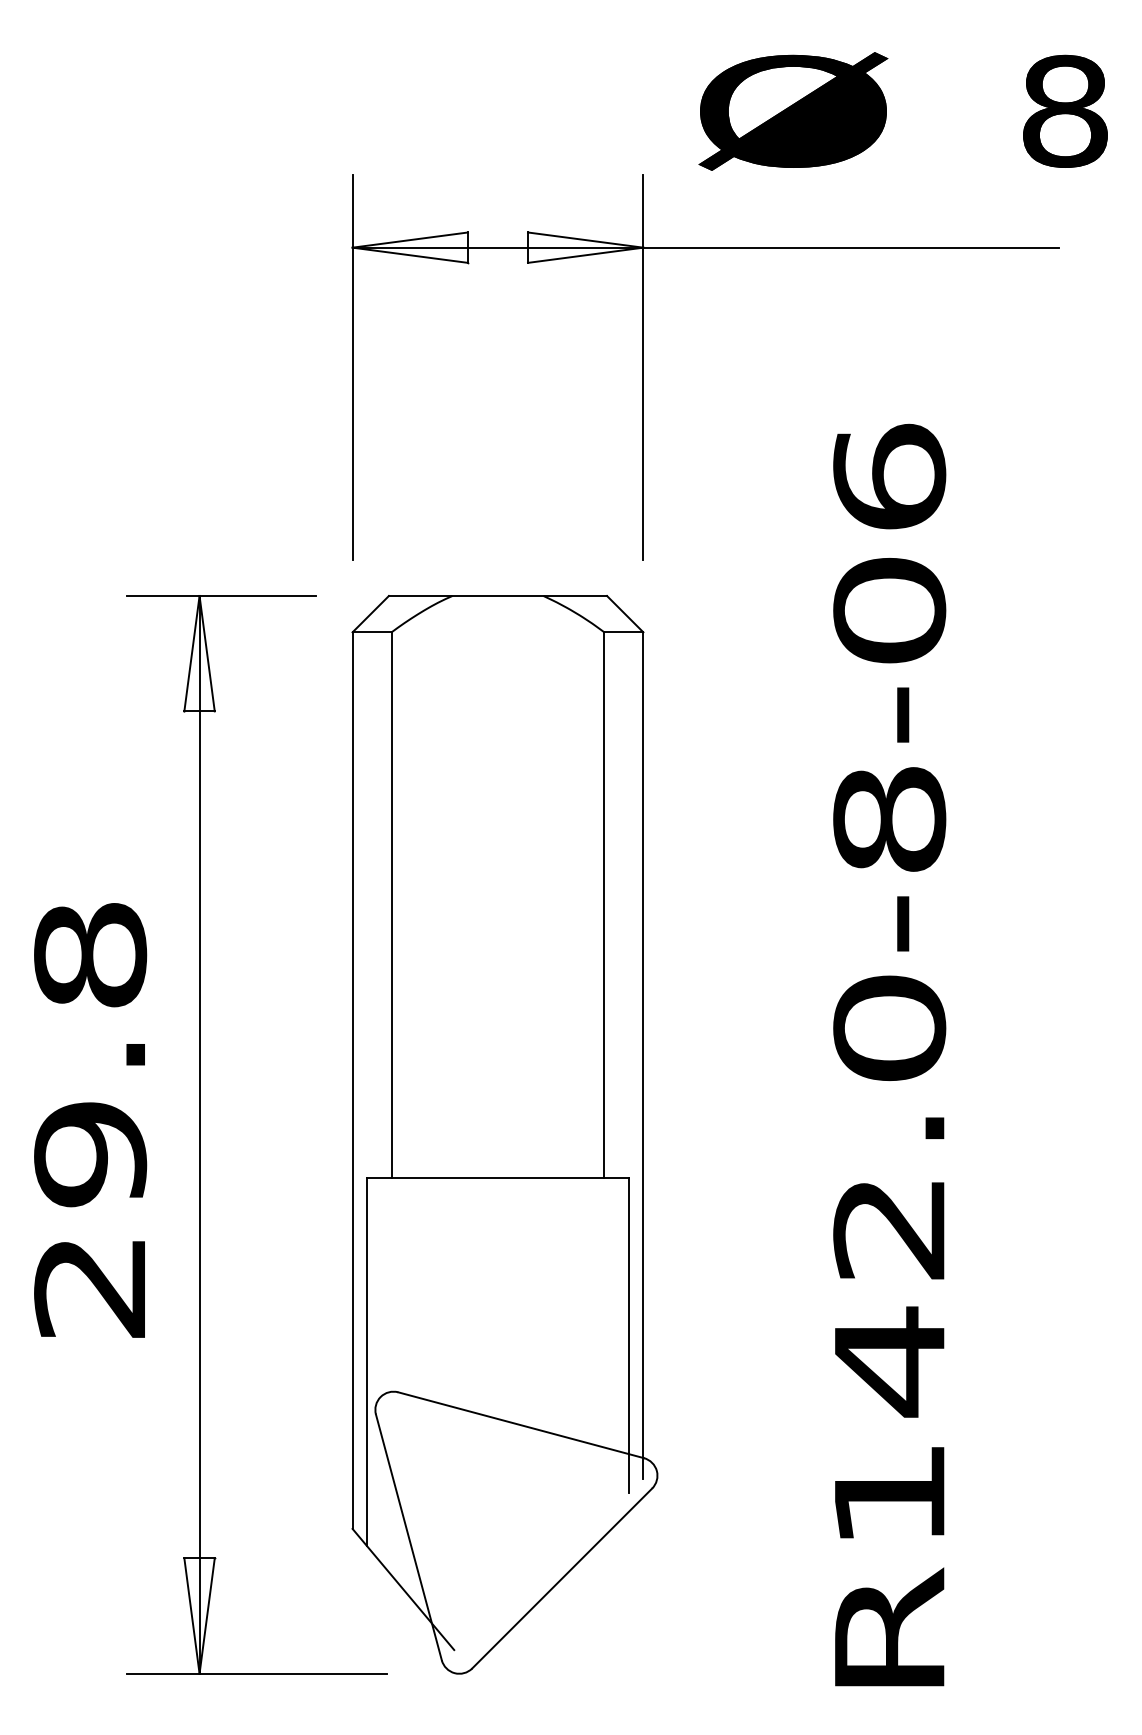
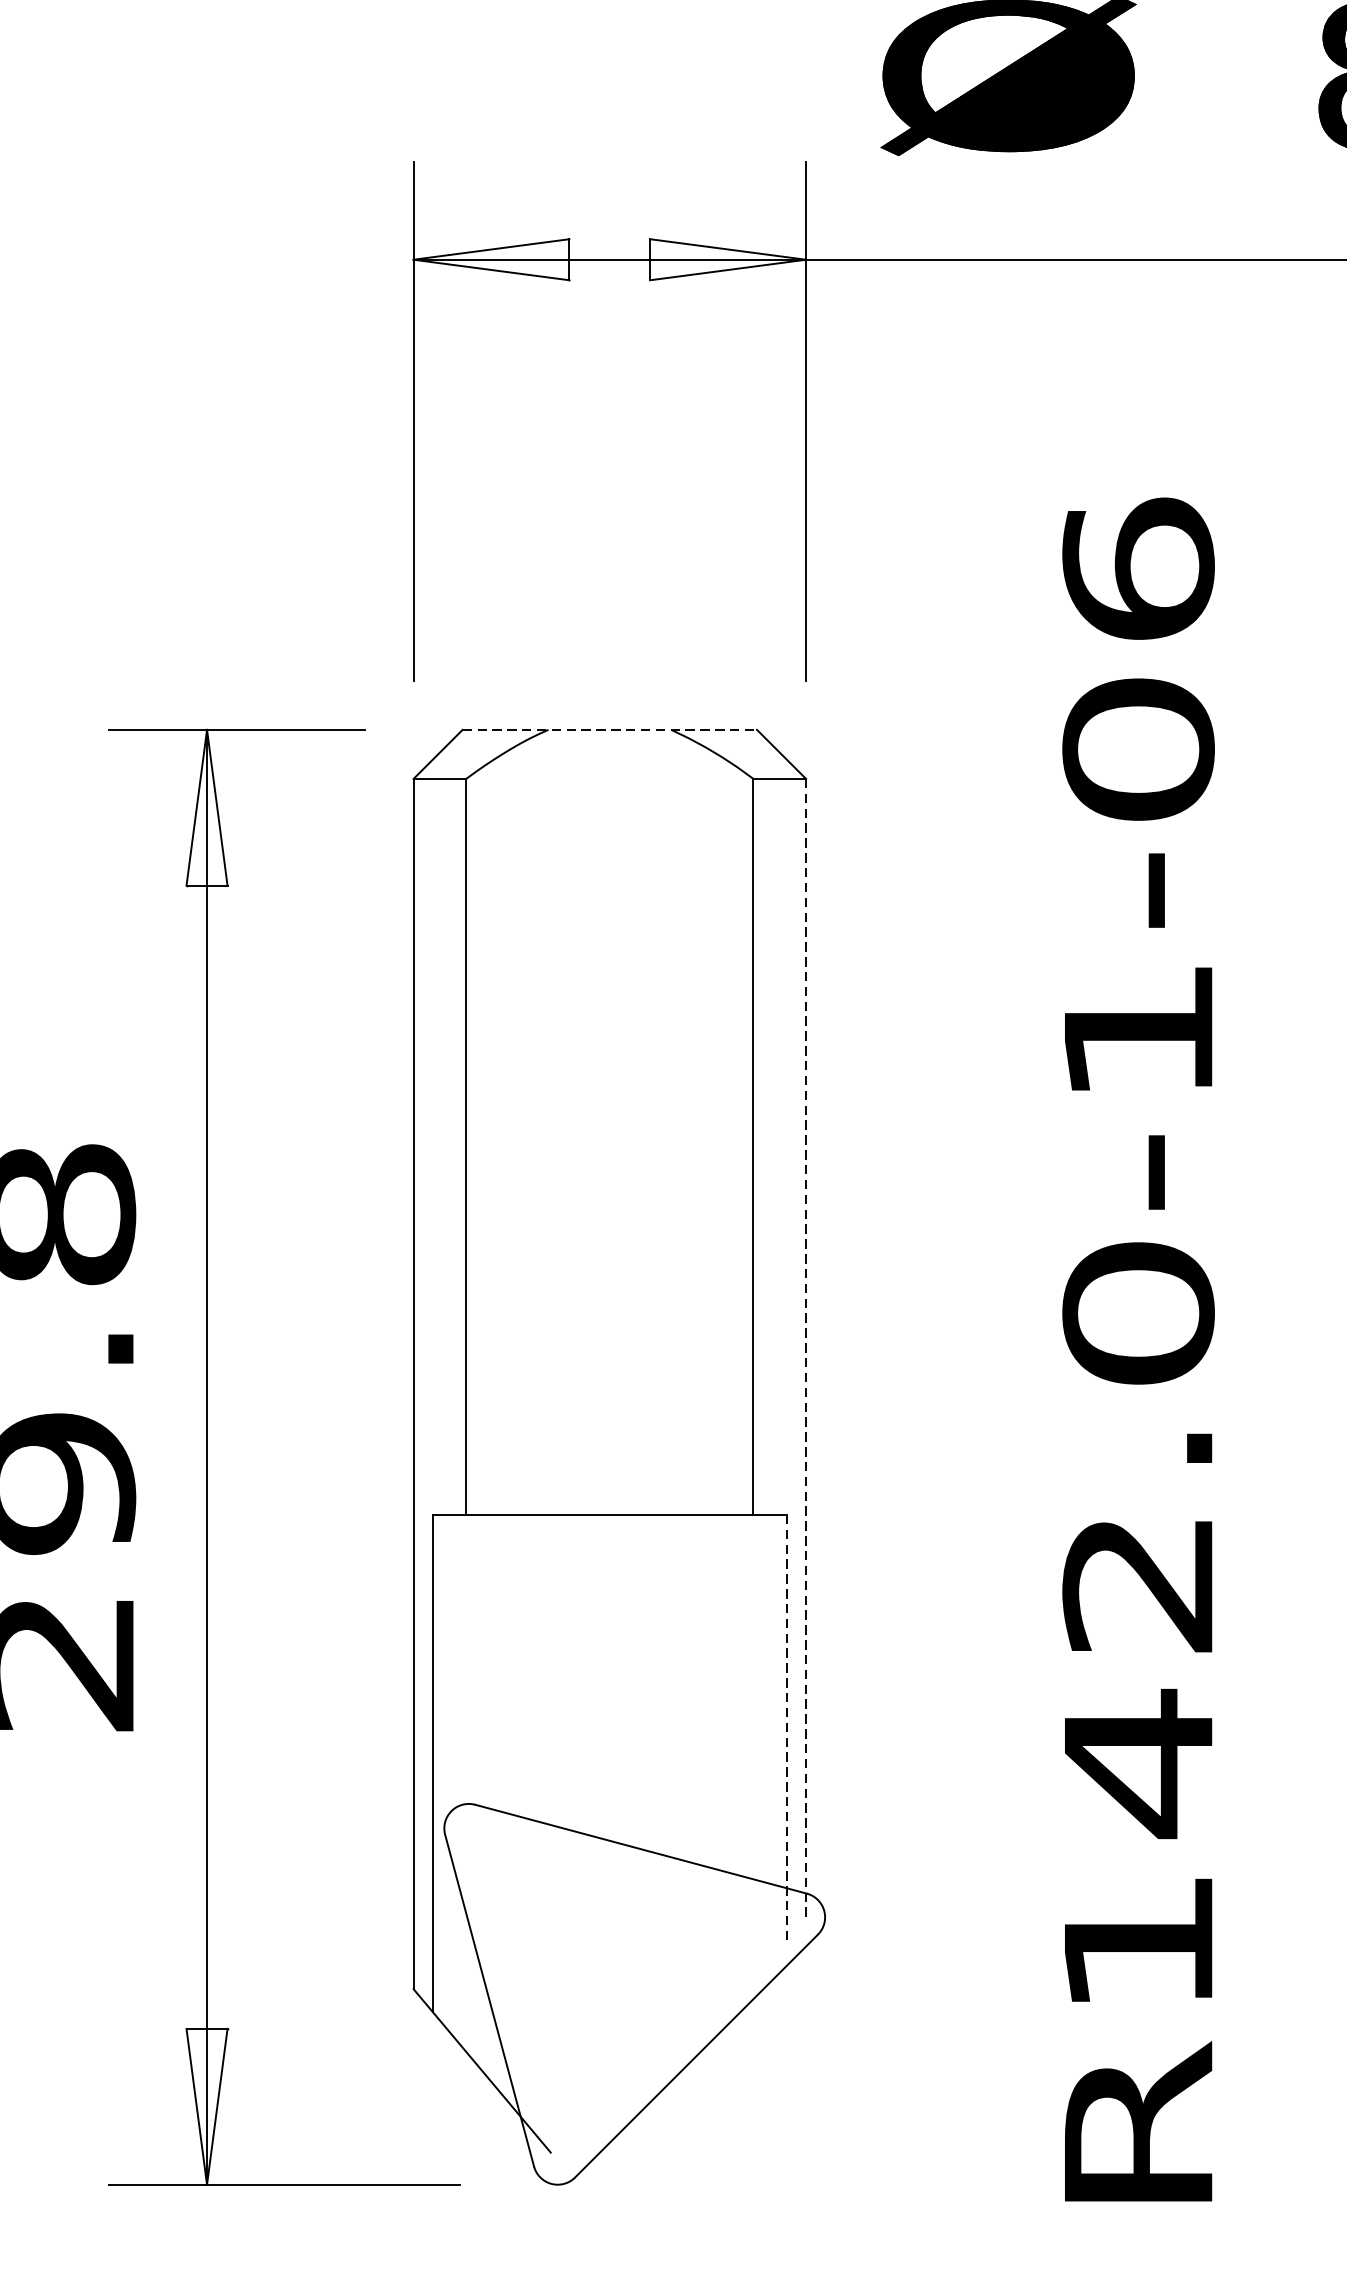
line: (498, 595) -> (610, 729), solid -> dashed
text: (889, 819) -> (1138, 1031), R142.0-8-06 -> R142.0-1-06
line: (643, 1055) -> (806, 1350), solid -> dashed
line: (629, 1335) -> (787, 1728), solid -> dashed

